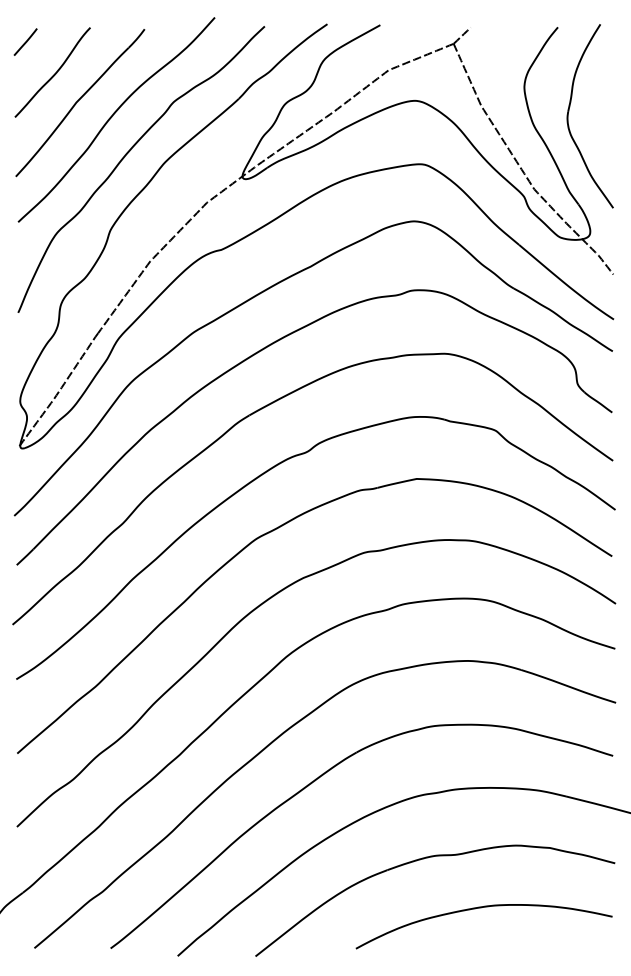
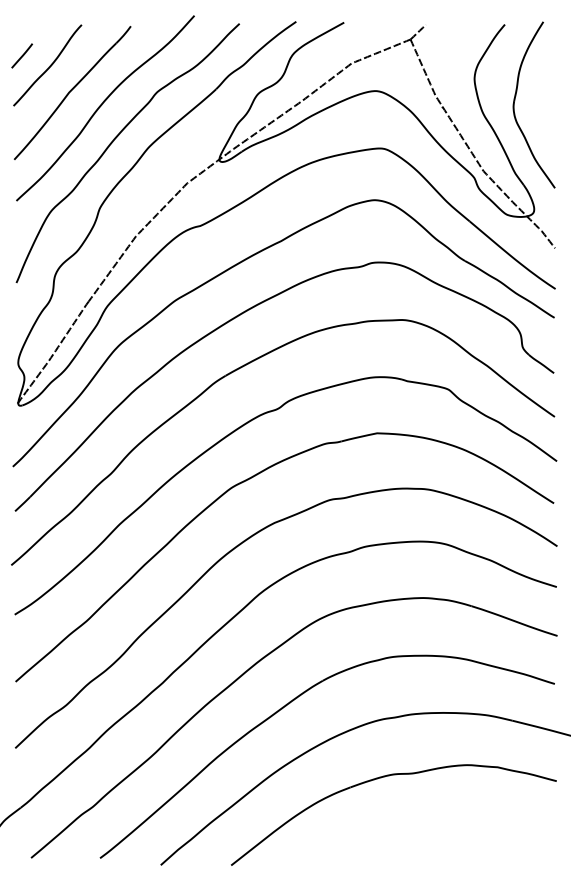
line: (26, 41) -> (22, 55), moved
curve: (479, 908) -> (433, 822), removed

